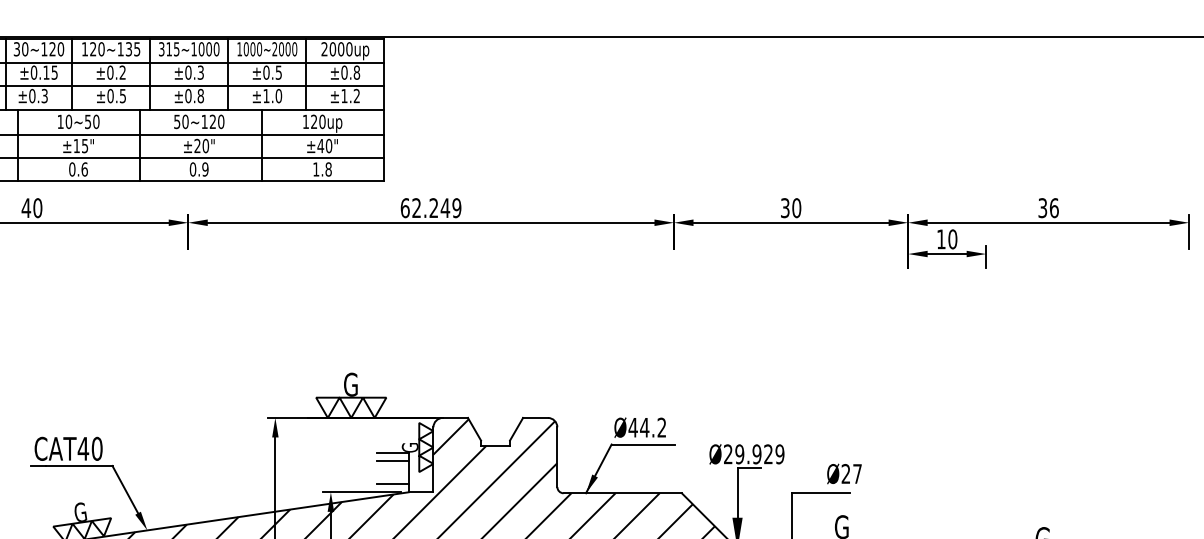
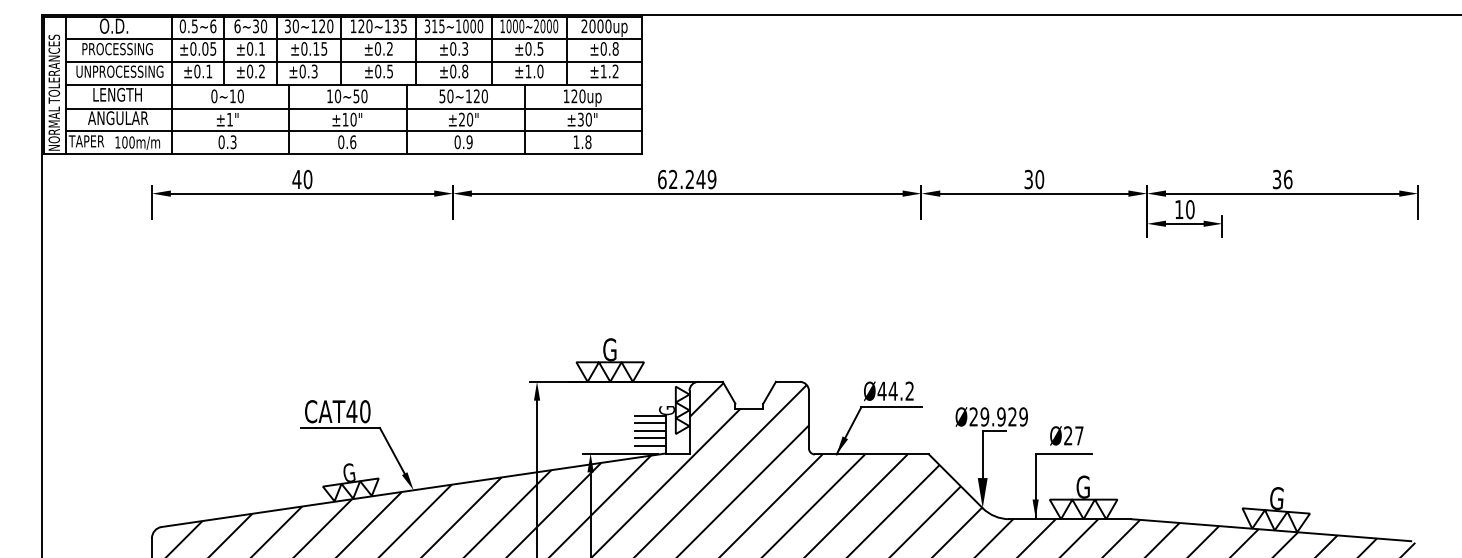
text: (84, 145) -> (353, 119), ±15" -> ±10"
text: (320, 145) -> (580, 119), ±40" -> ±30"
line: (393, 468) -> (650, 430), added
text: (844, 473) -> (1066, 435), moved
line: (393, 476) -> (650, 438), added

